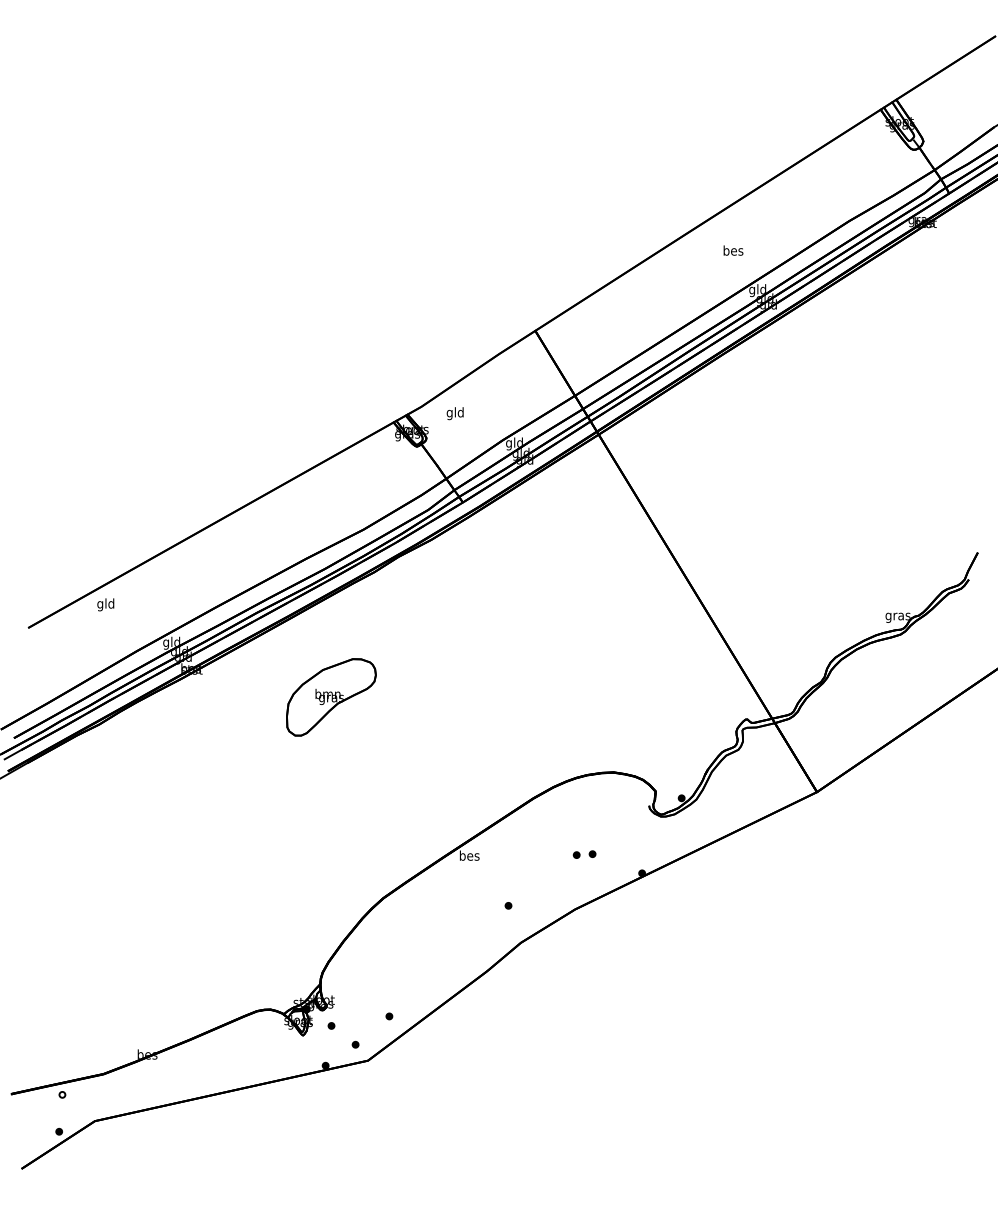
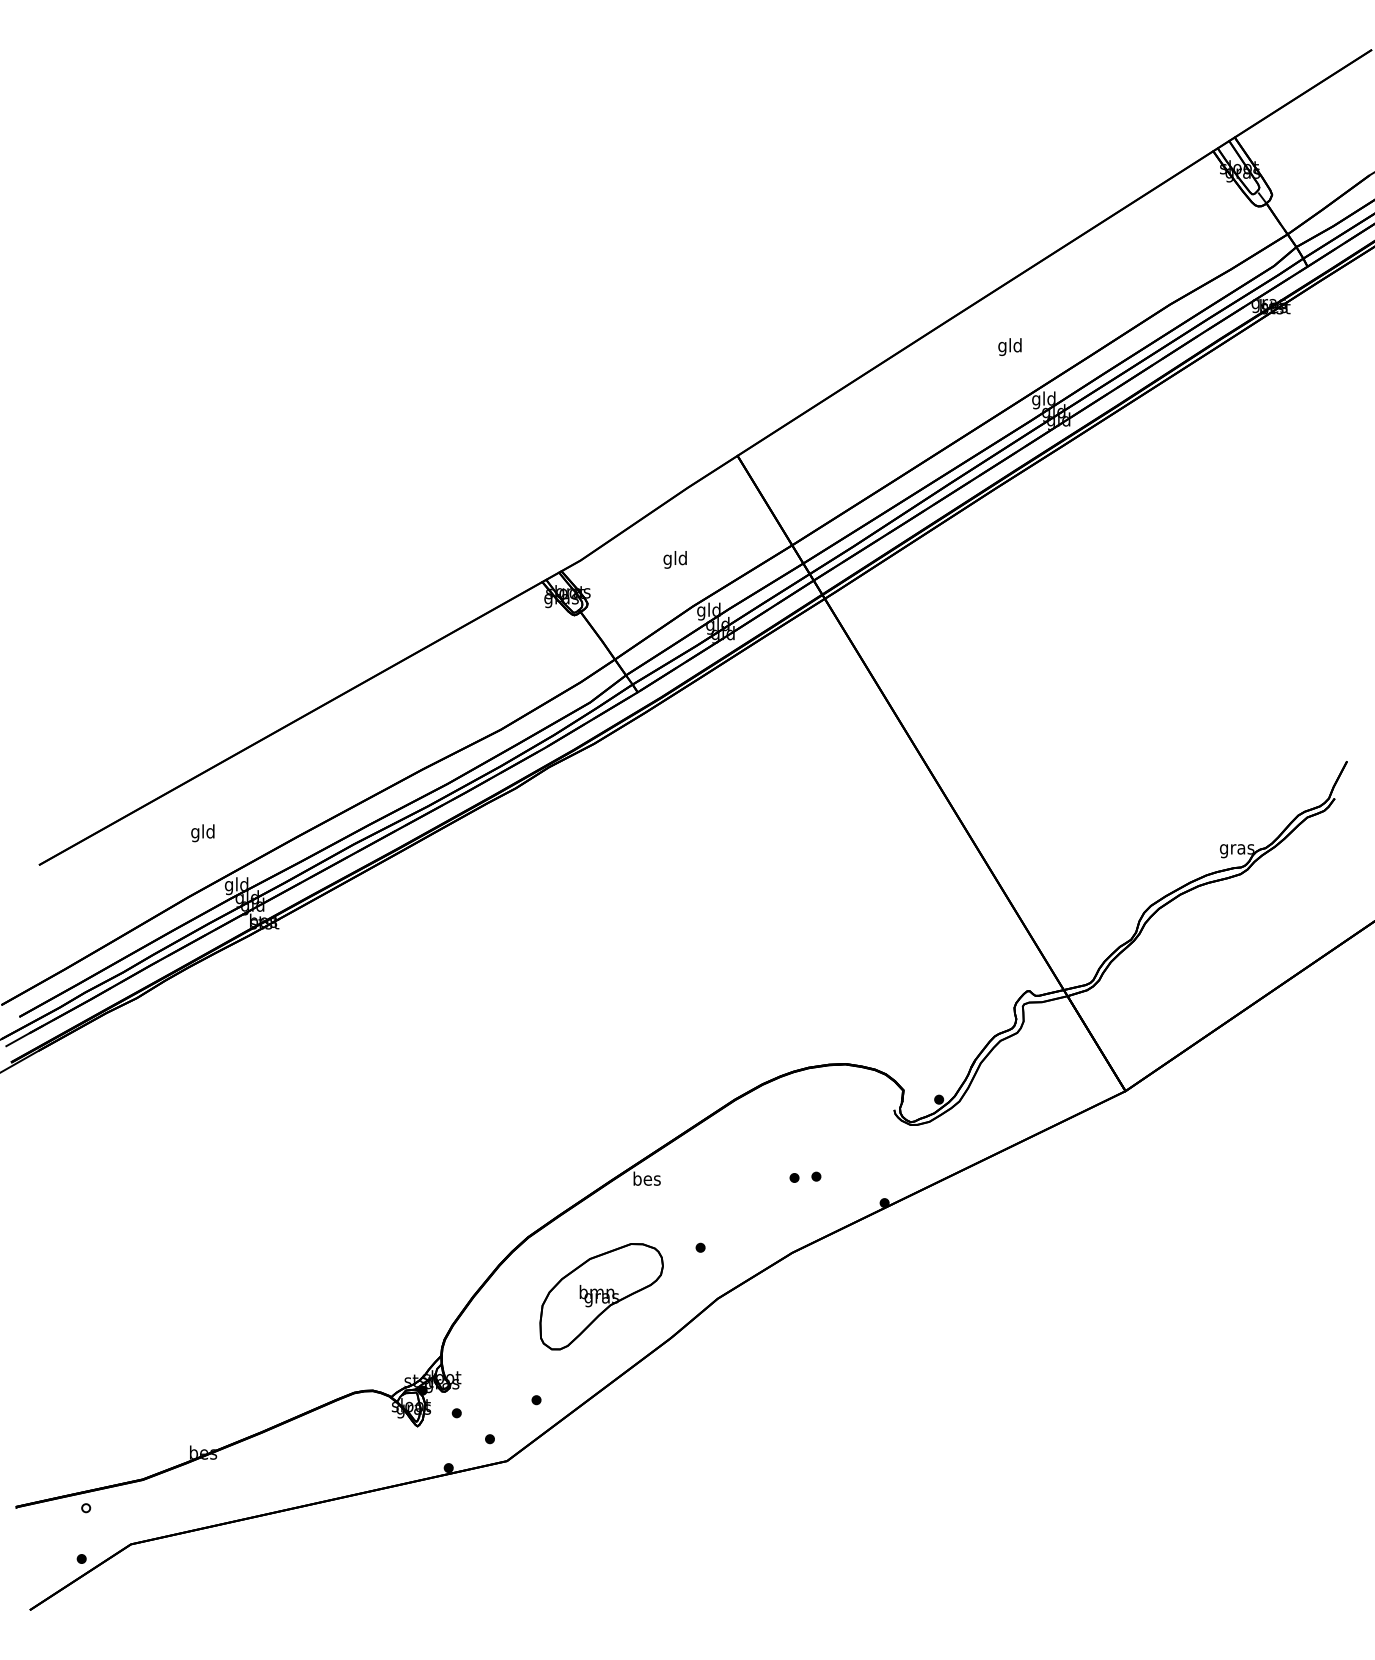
text: (733, 251) -> (1010, 346), bes -> gld
text: (454, 413) -> (674, 559), moved
text: (105, 605) -> (202, 833), moved
part: (331, 697) -> (601, 1296), moved

